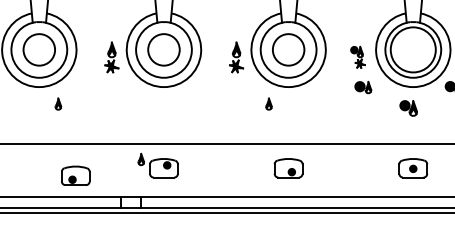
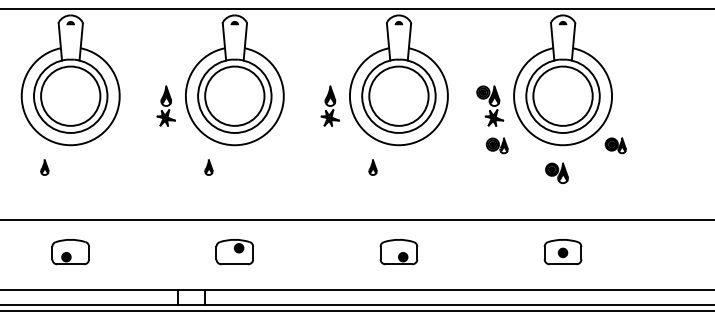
circle: (39, 49) -> (70, 95), size x1.43
circle: (163, 49) -> (234, 95), size x1.43
circle: (288, 49) -> (398, 95), size x1.43
part: (358, 56) -> (490, 105), size x1.43
part: (58, 104) -> (44, 167), moved
part: (140, 159) -> (208, 167), moved
part: (75, 176) -> (70, 252), moved

